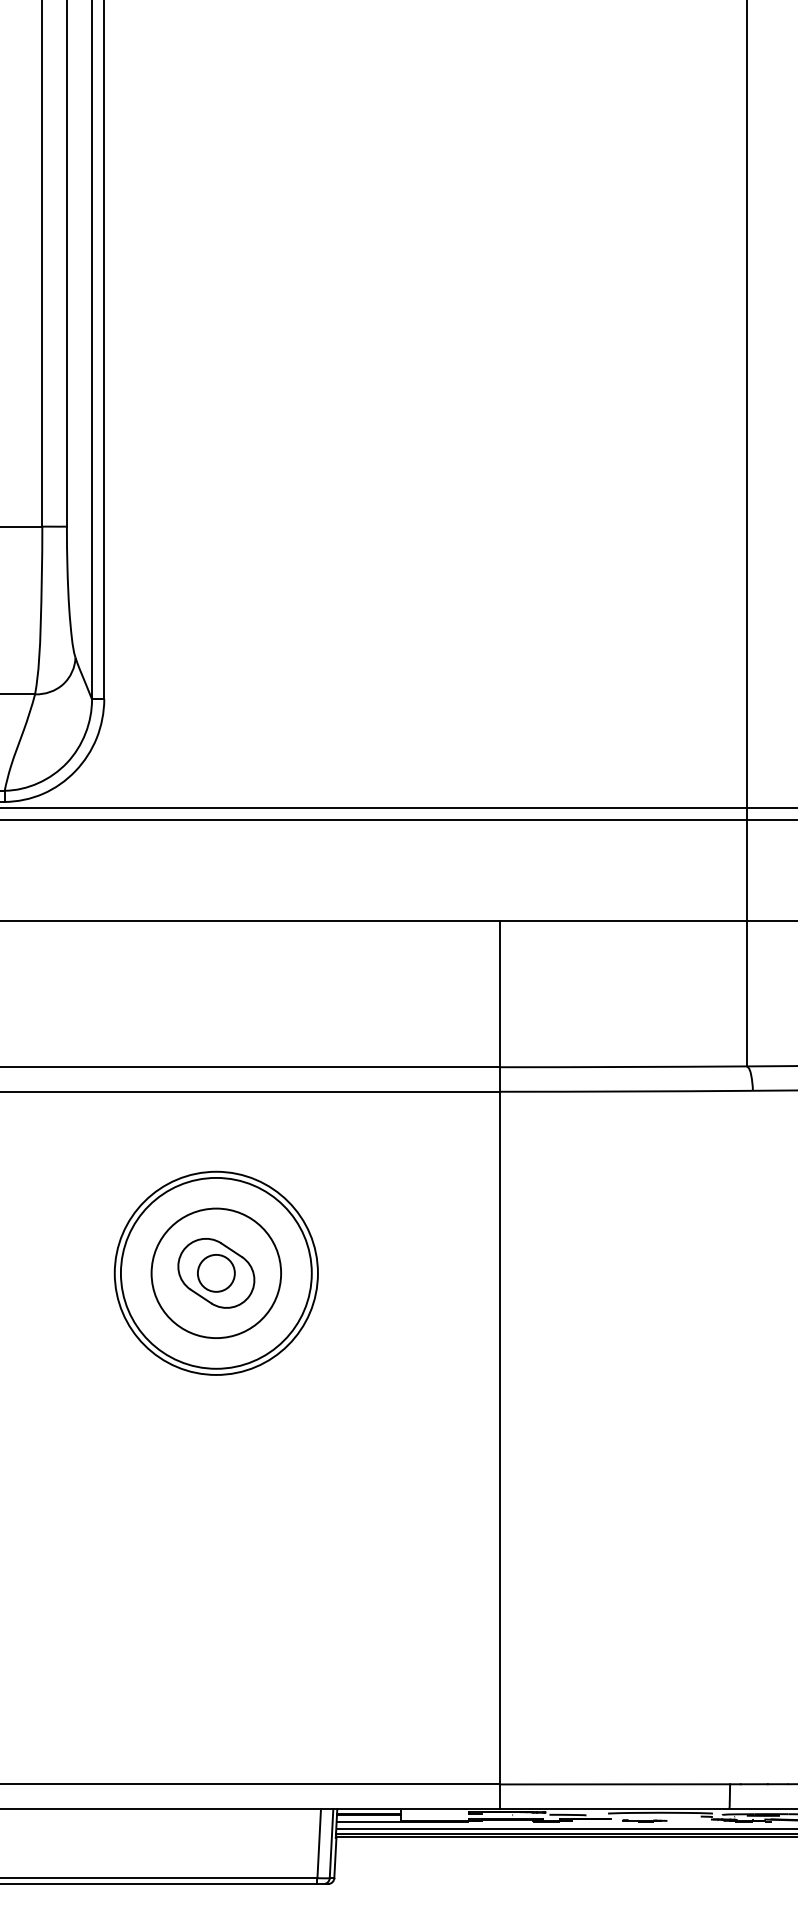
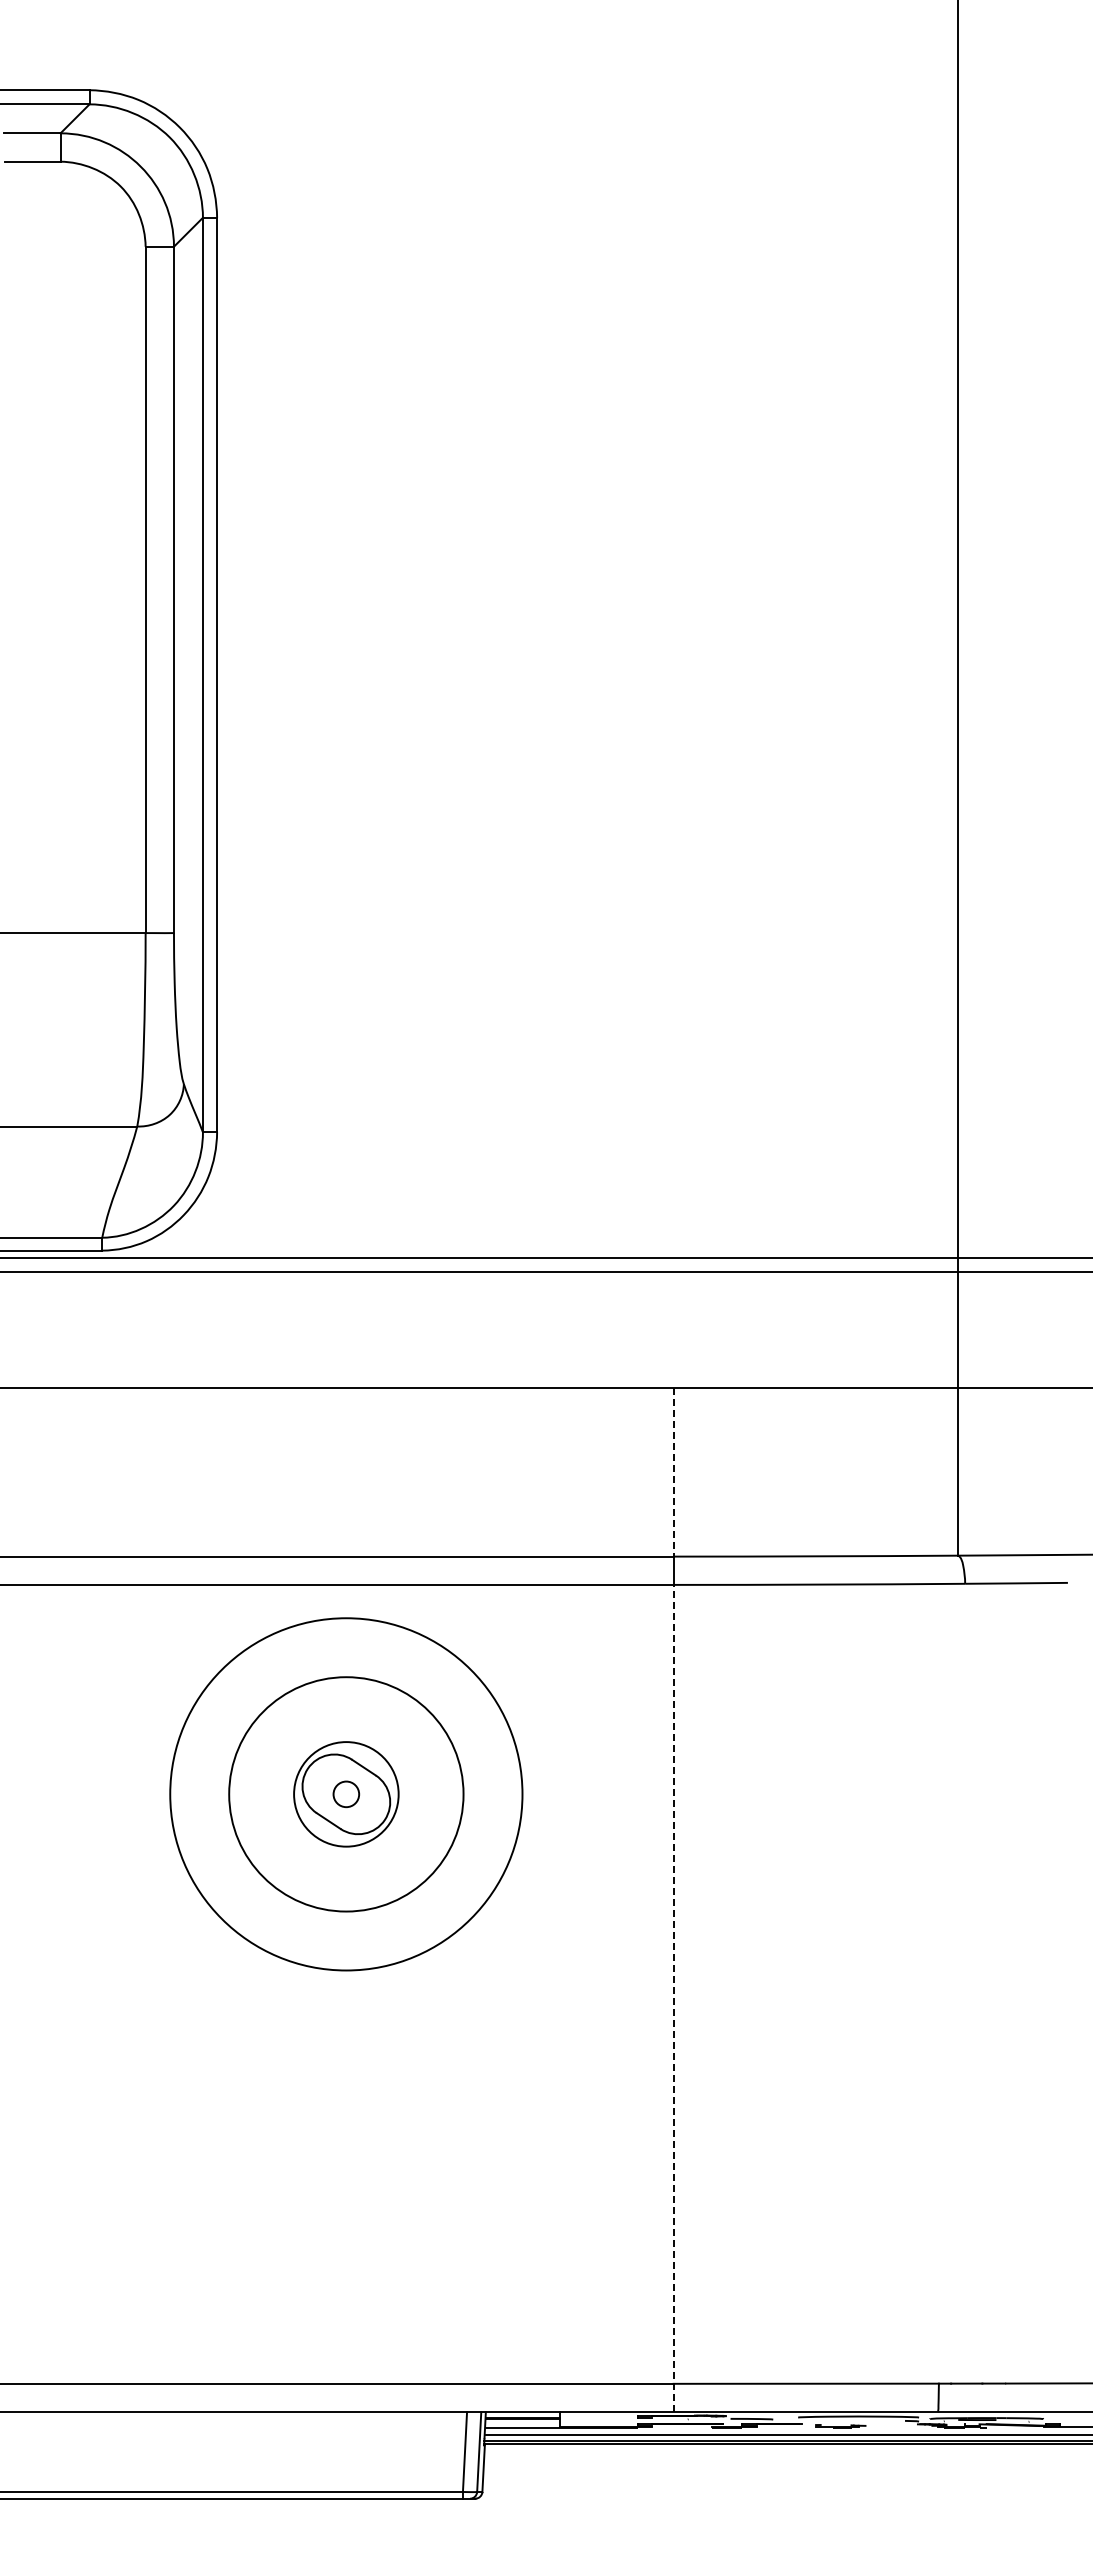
line: (499, 995) -> (673, 1473), solid -> dashed
circle: (216, 1273) -> (346, 1794), size x0.6
circle: (216, 1273) -> (346, 1794), size x0.7
circle: (216, 1273) -> (346, 1794), size x1.6
line: (499, 1450) -> (673, 1998), solid -> dashed

